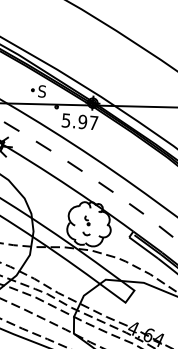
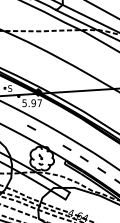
line: (43, 144) -> (13, 117), removed
line: (106, 187) -> (49, 137), removed

